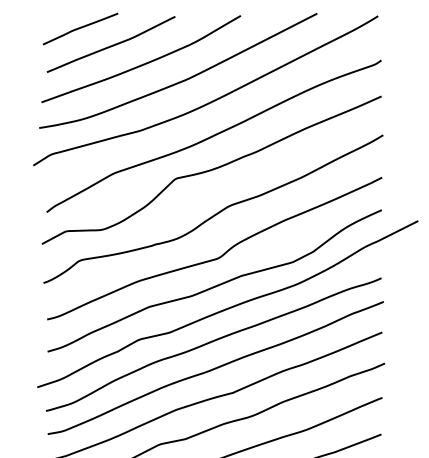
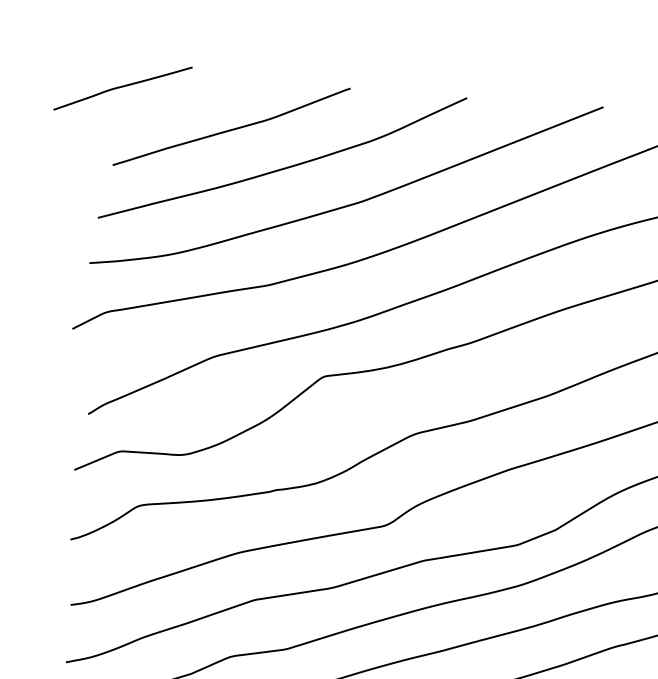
curve: (80, 28) -> (122, 87), moved

